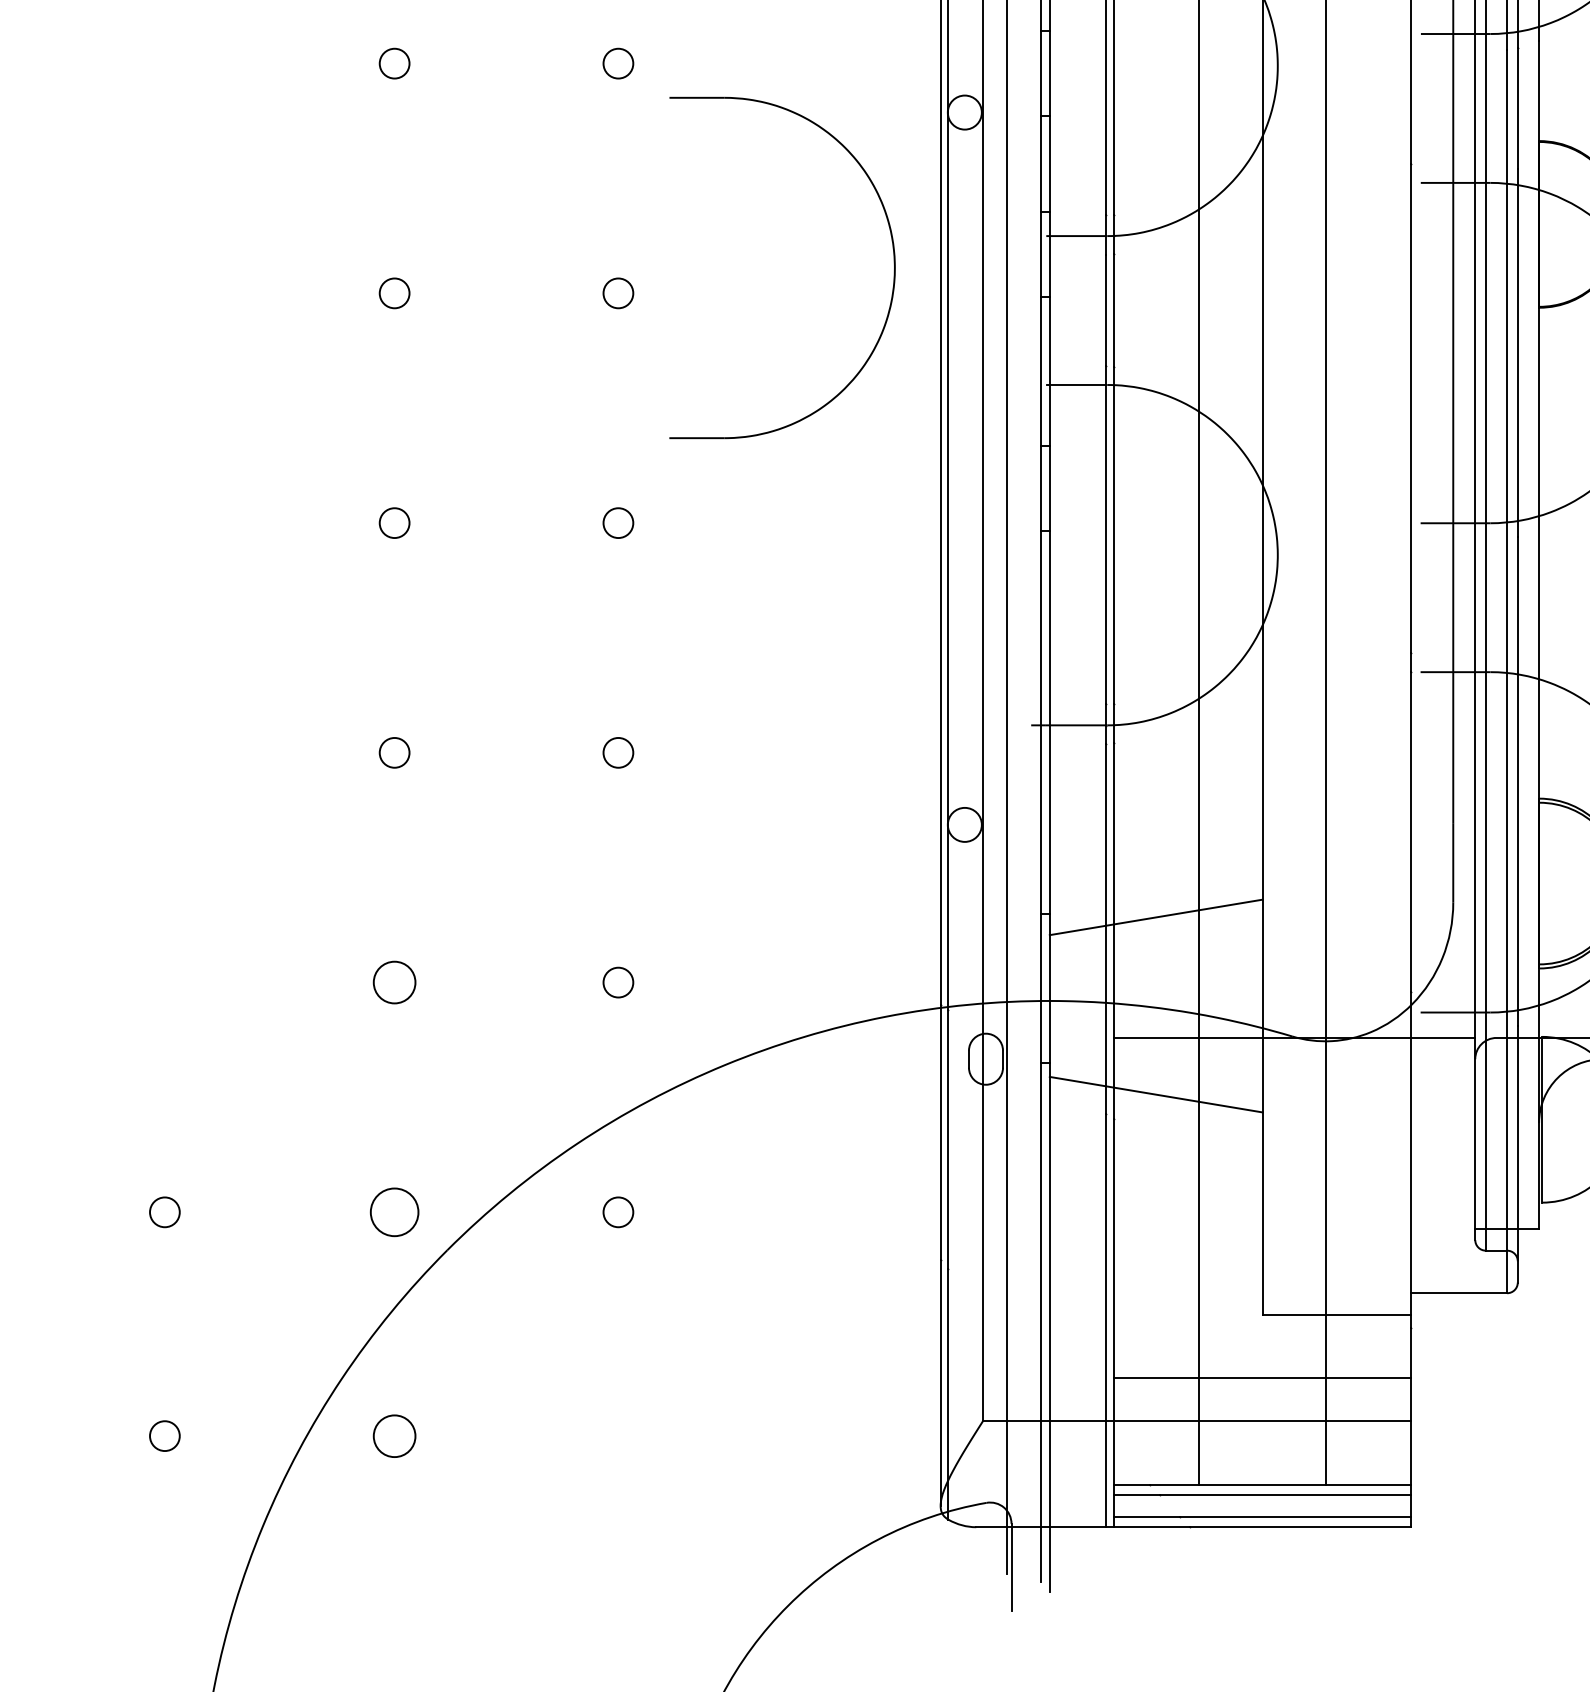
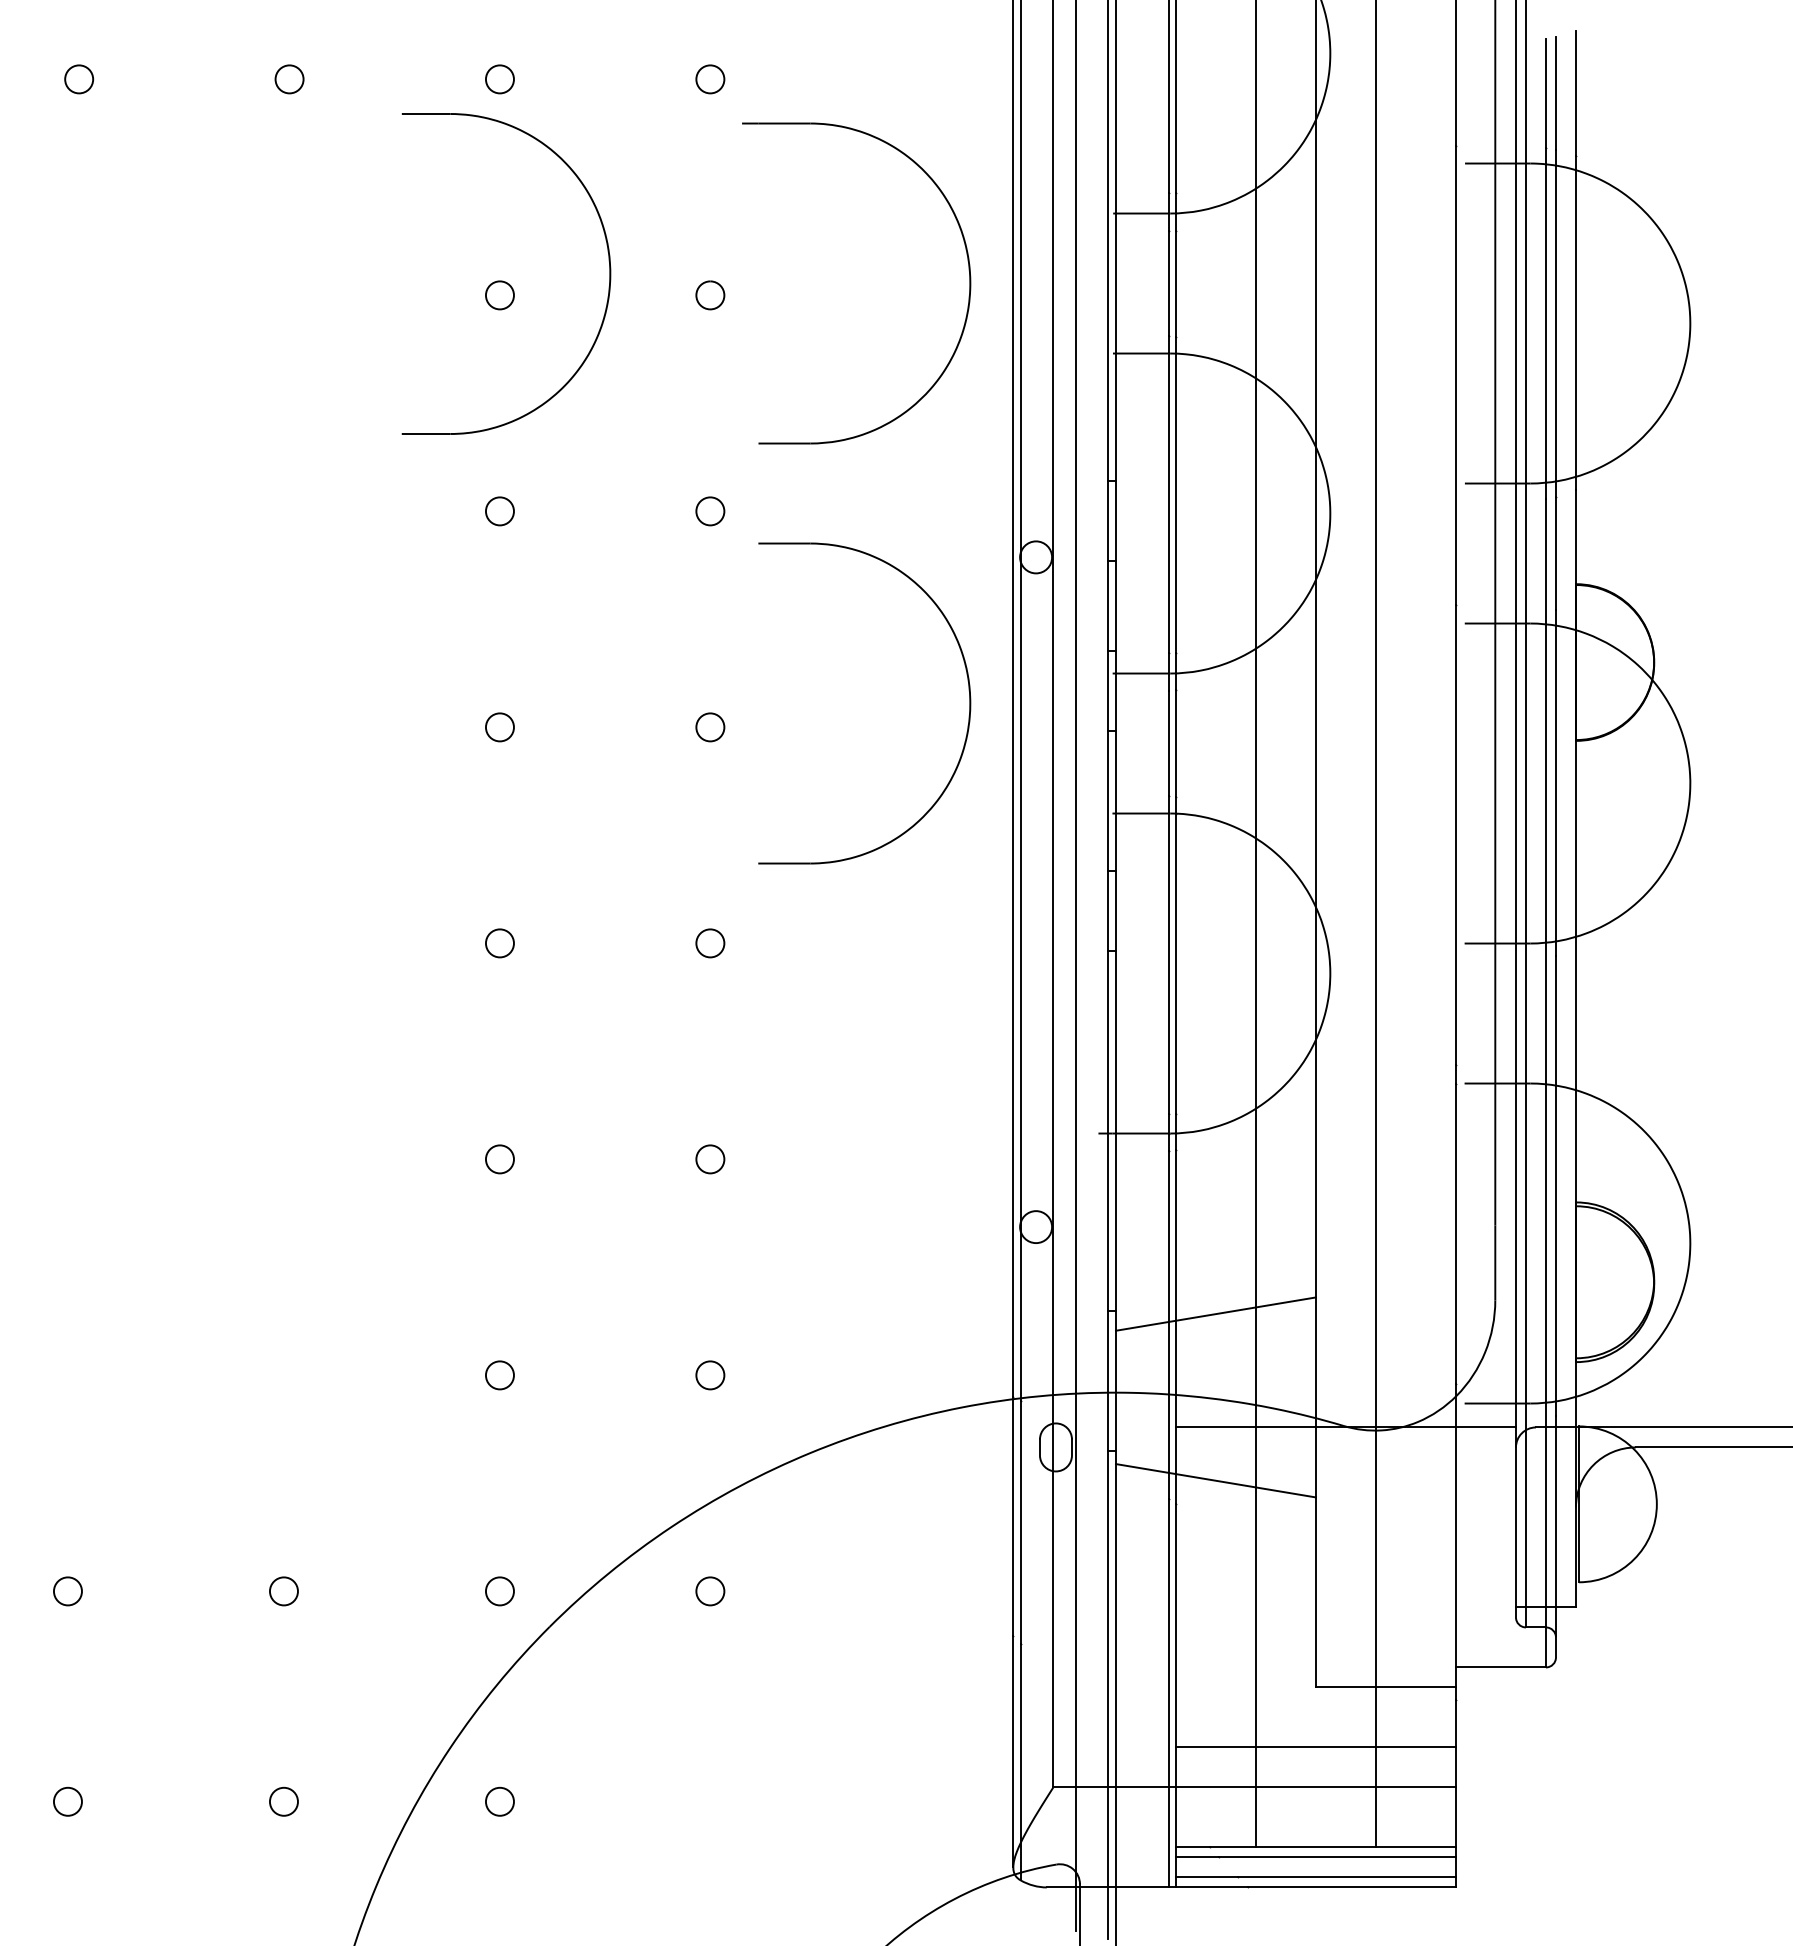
circle: (394, 982) -> (499, 1375), size x0.71
circle: (394, 1212) -> (499, 1591), size x0.62
circle: (394, 1435) -> (499, 1801), size x0.71

